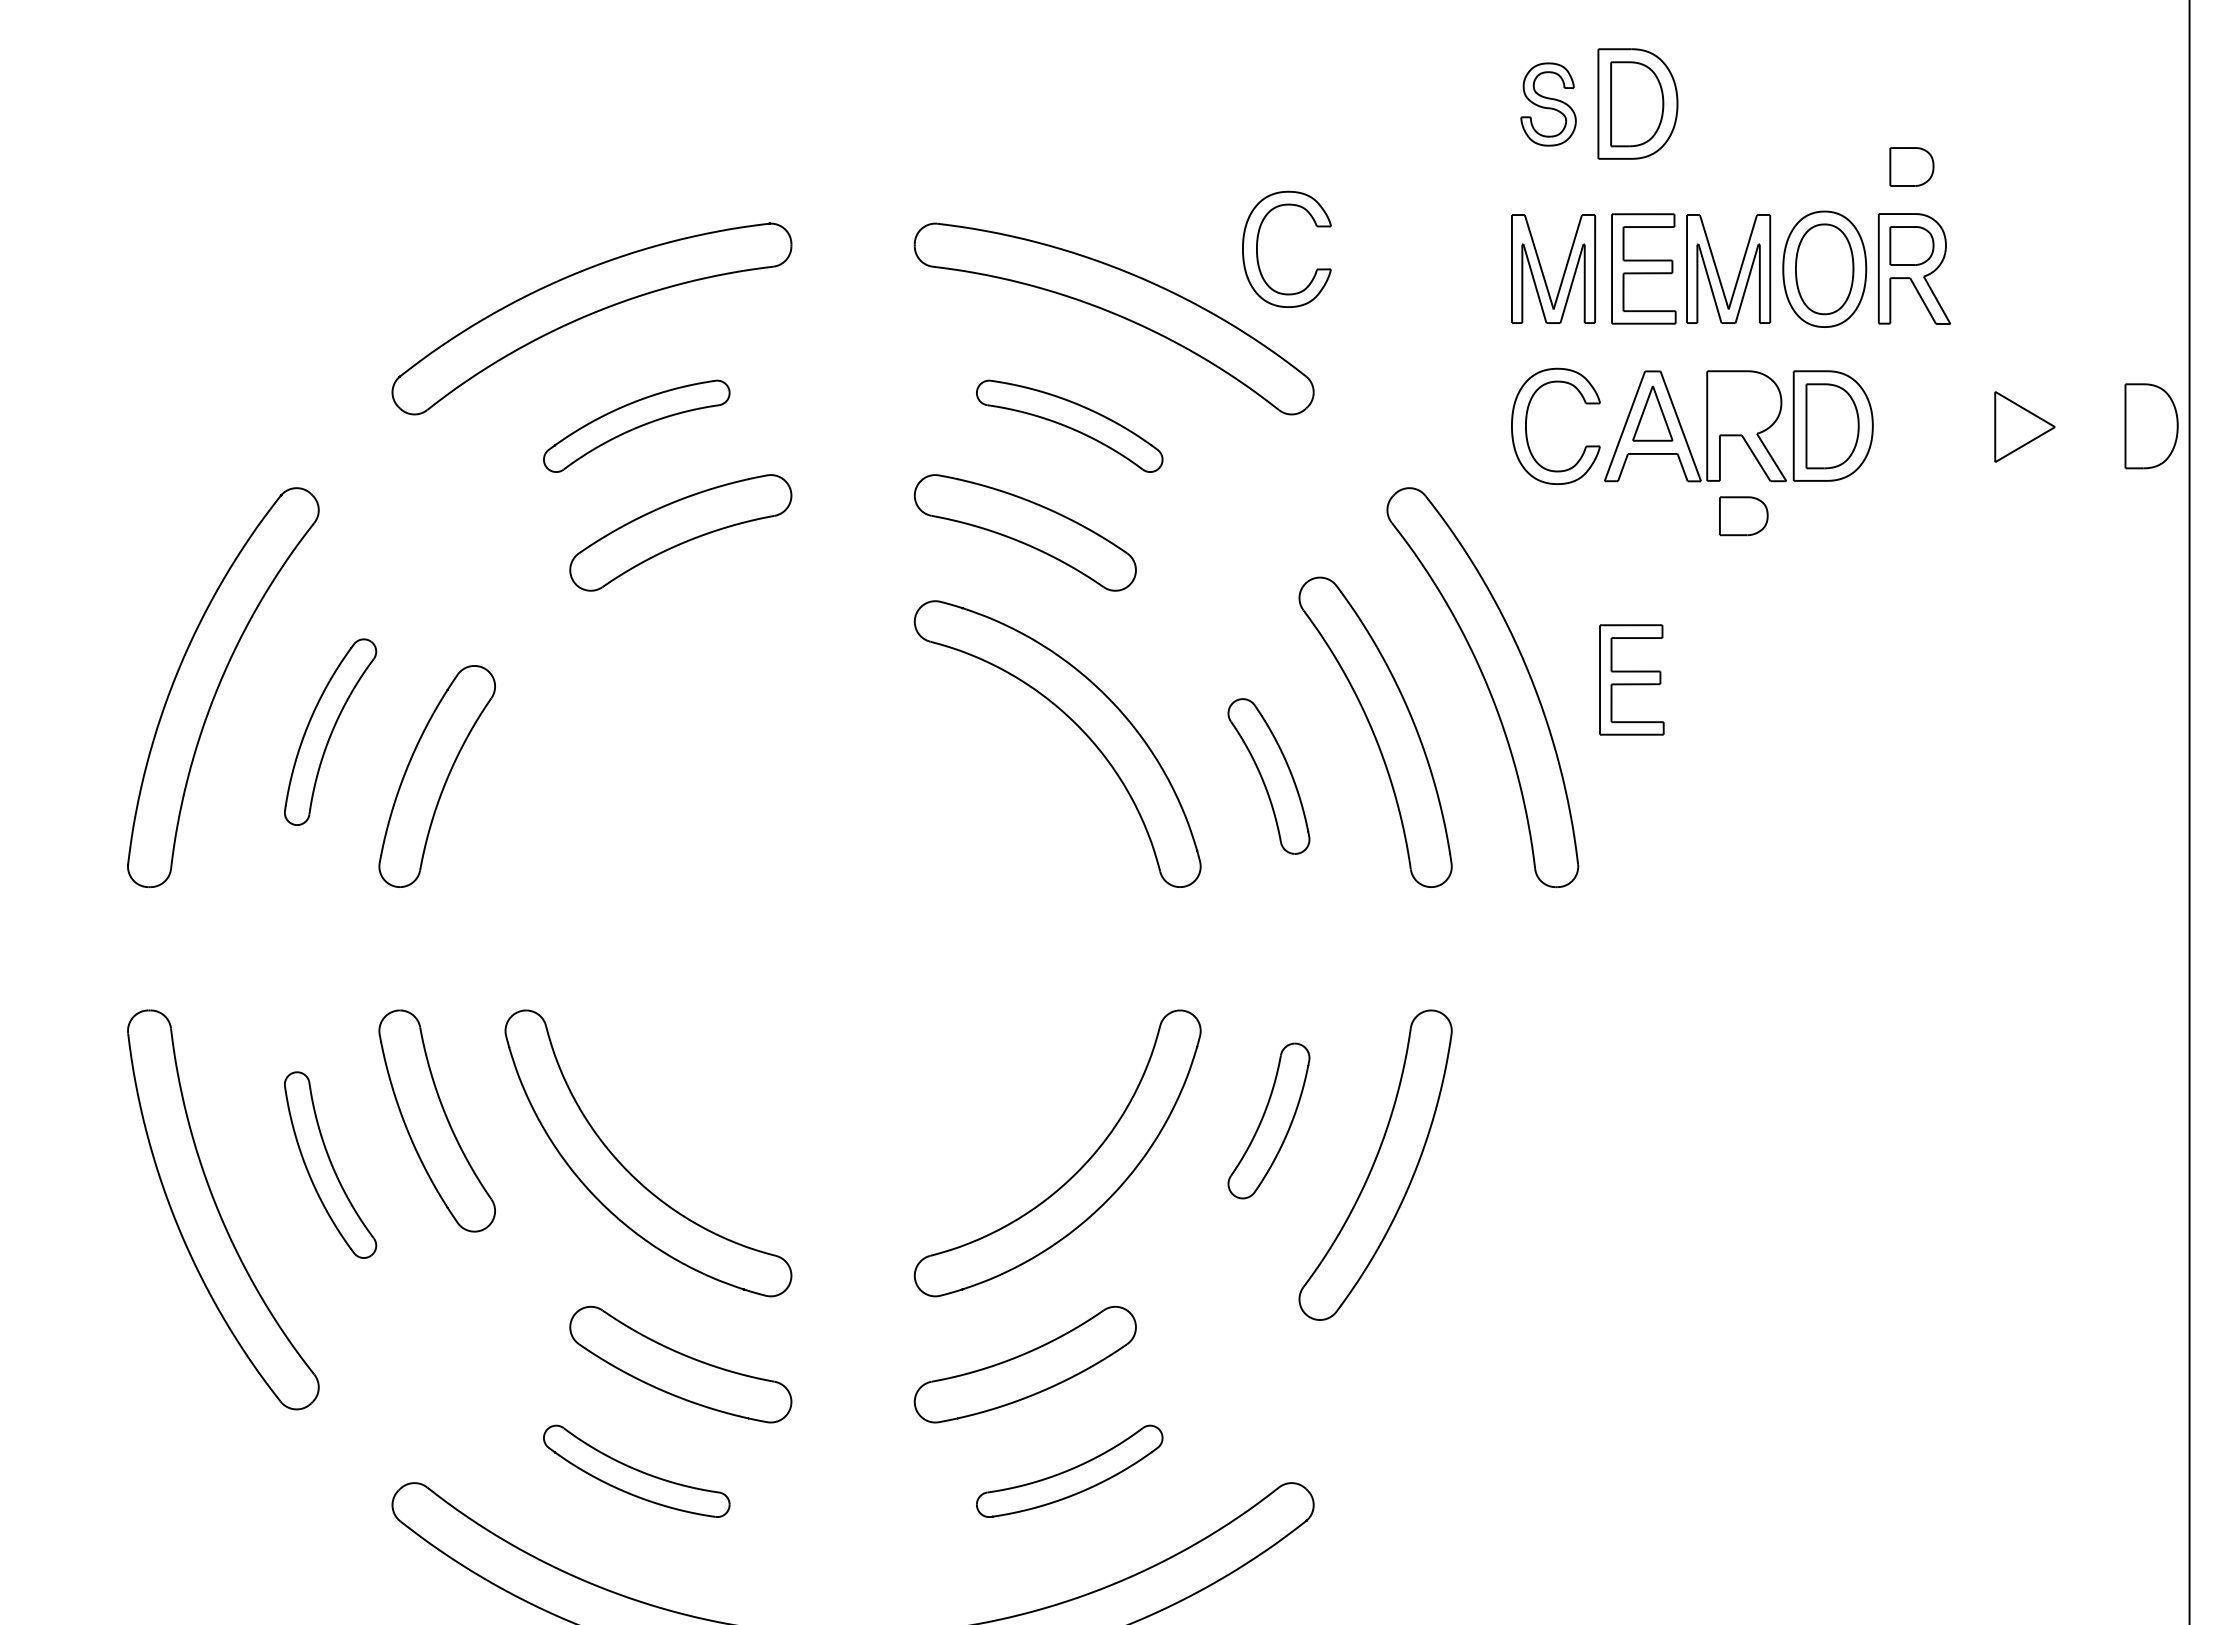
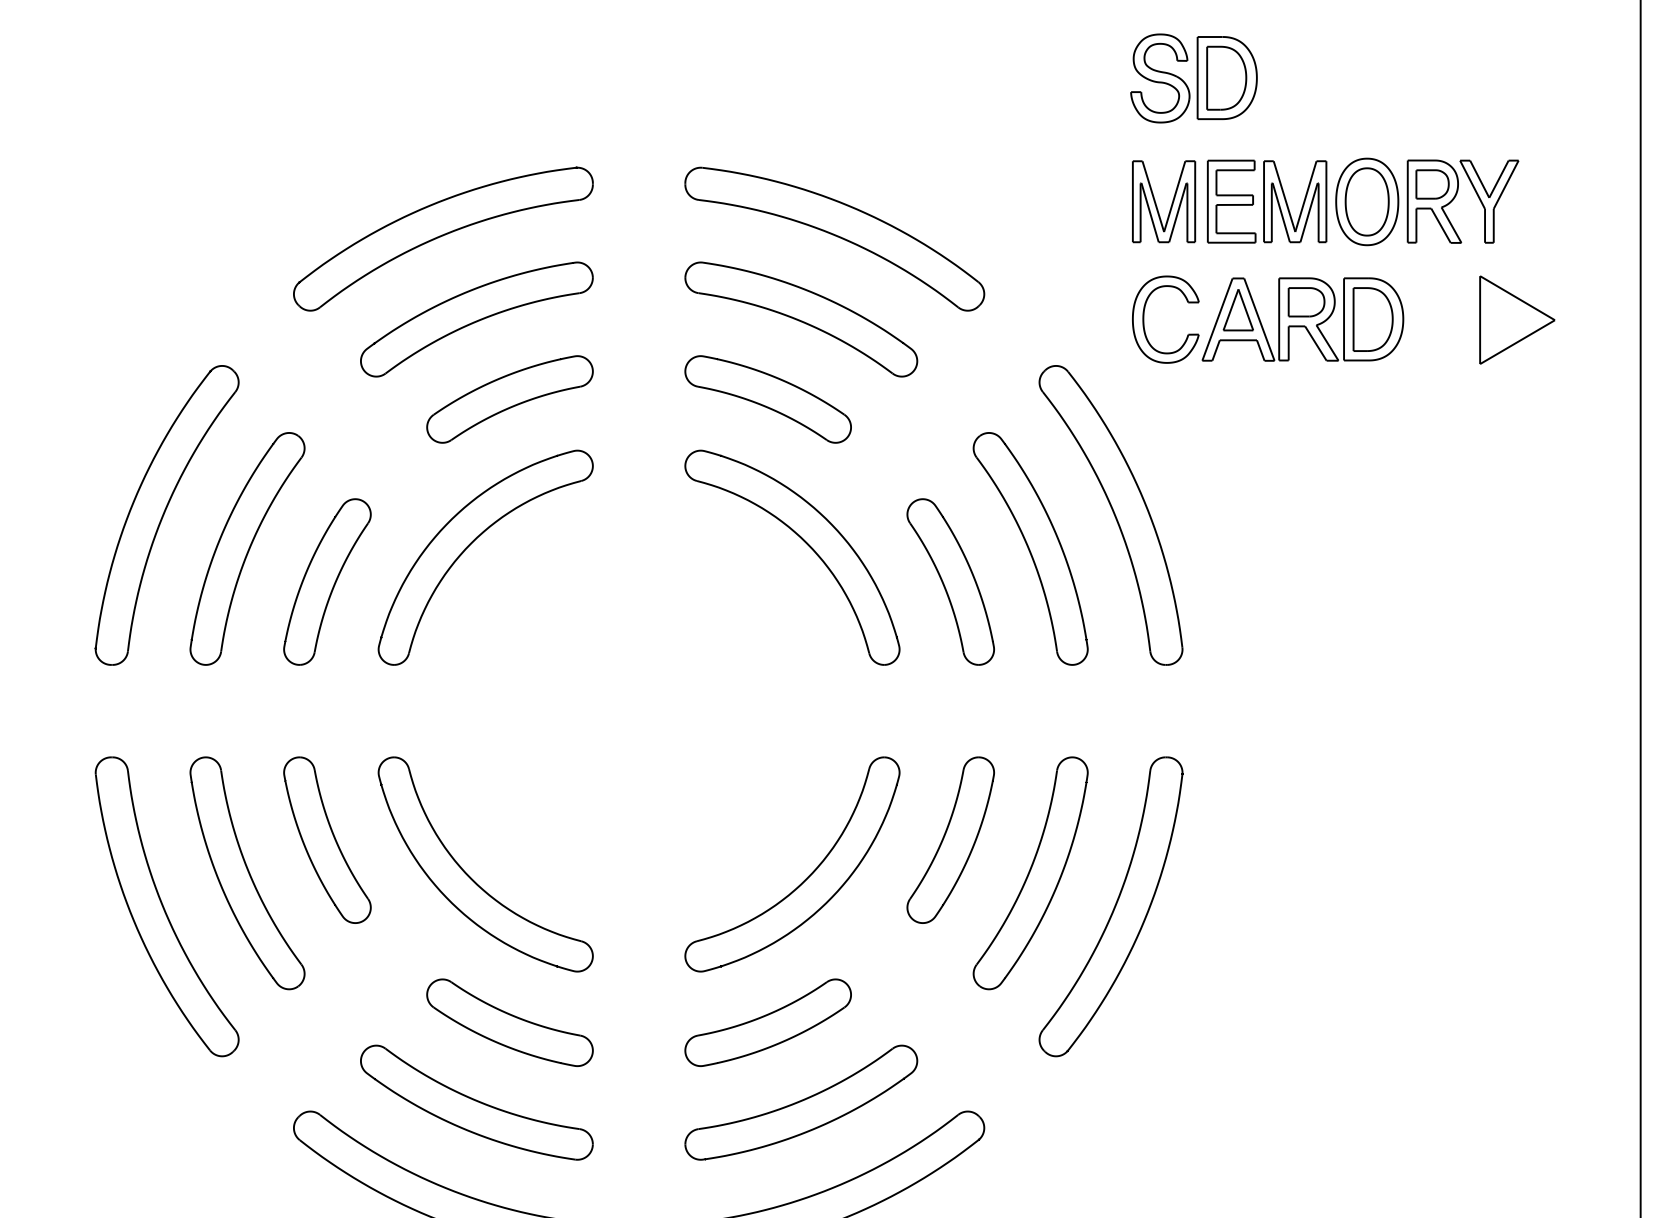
part: (1548, 104) -> (1160, 78), size x1.43
part: (1911, 166) -> (1432, 124), removed
part: (1258, 242) -> (942, 181), removed
part: (1987, 268) -> (1489, 201), added
part: (636, 426) -> (476, 319), size x1.67
part: (1069, 426) -> (801, 319), size x1.67
part: (2024, 426) -> (1516, 319), size x1.67
part: (2151, 426) -> (1612, 319), removed
part: (1743, 516) -> (1306, 302), moved
part: (1631, 679) -> (1222, 509), removed
part: (630, 725) -> (472, 543), added
part: (330, 731) -> (247, 548), size x1.67
part: (1268, 776) -> (950, 582), size x1.43
part: (1268, 1120) -> (950, 839), size x1.43
part: (330, 1164) -> (247, 872), size x1.67
part: (1482, 1209) -> (1110, 906), added
part: (636, 1471) -> (476, 1102), size x1.67
part: (1069, 1471) -> (801, 1102), size x1.67

